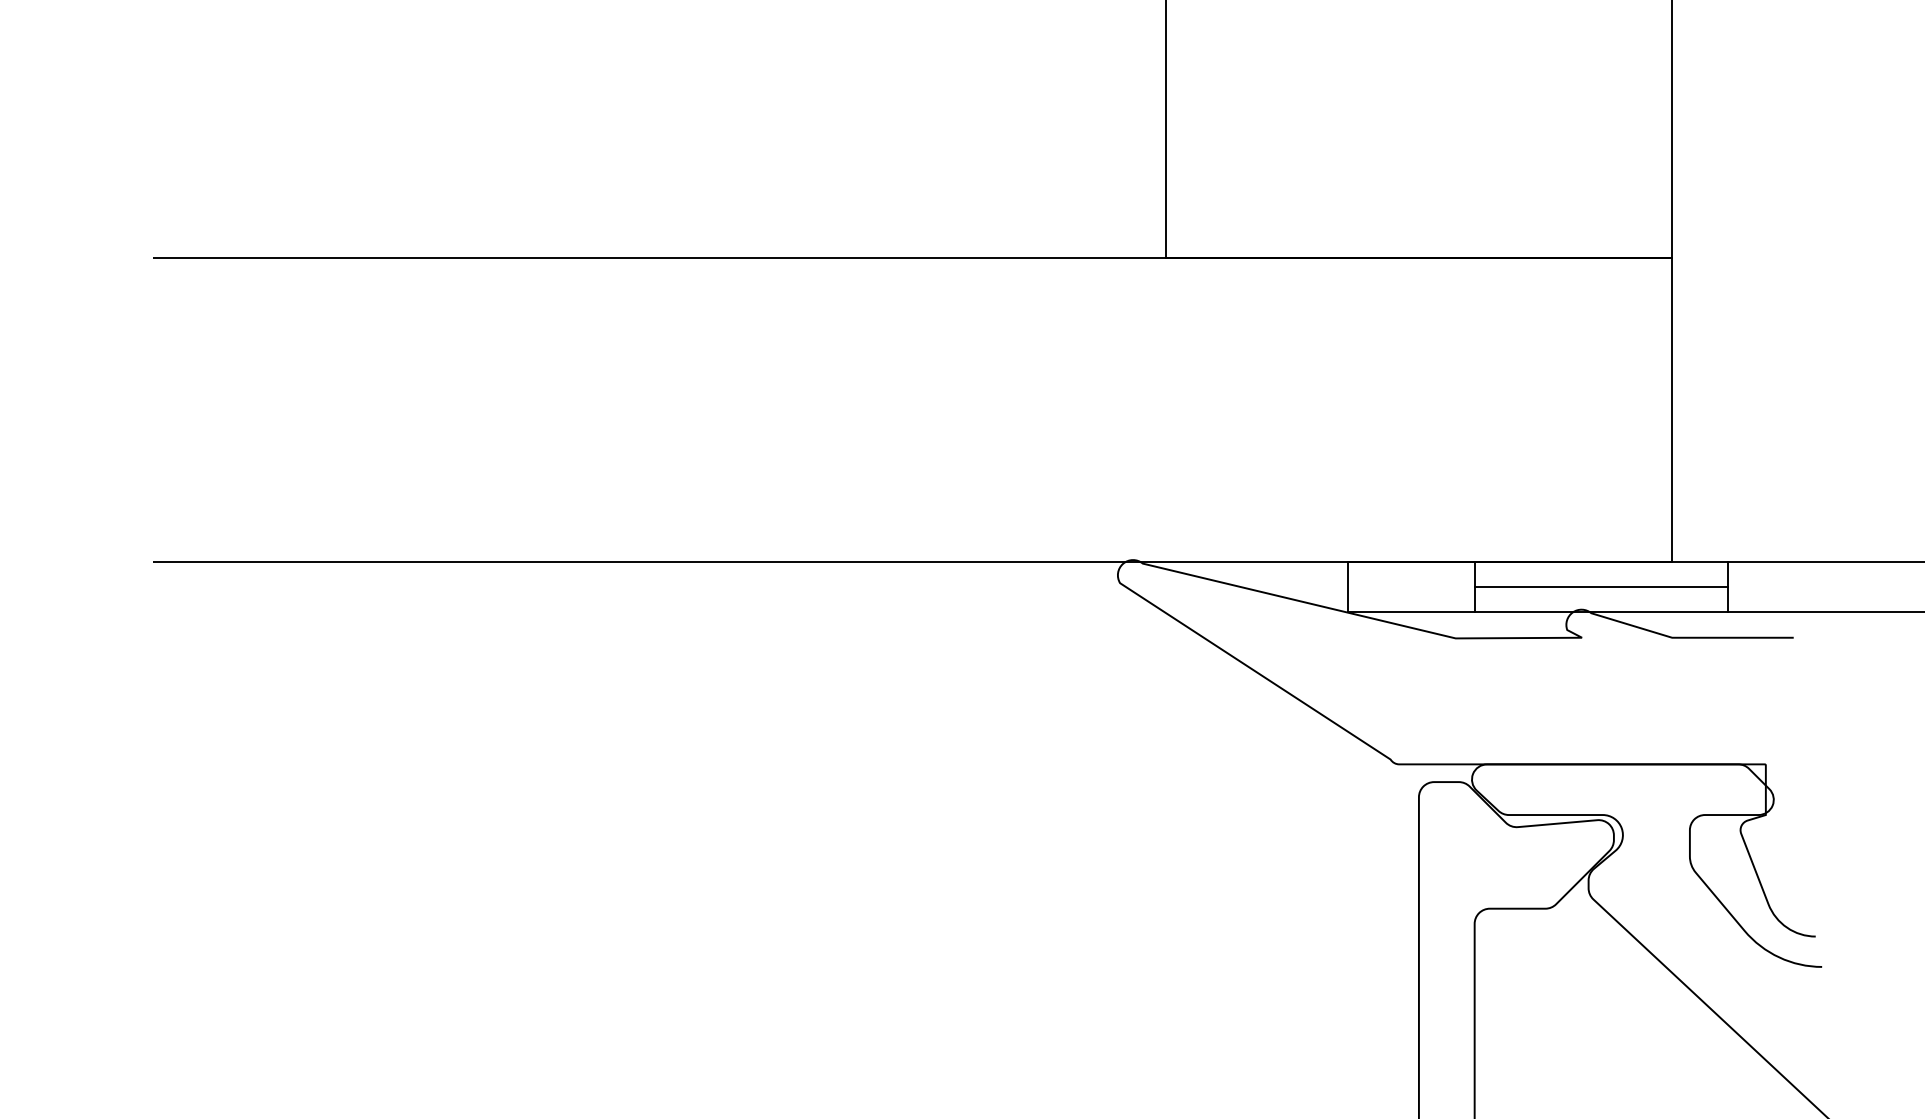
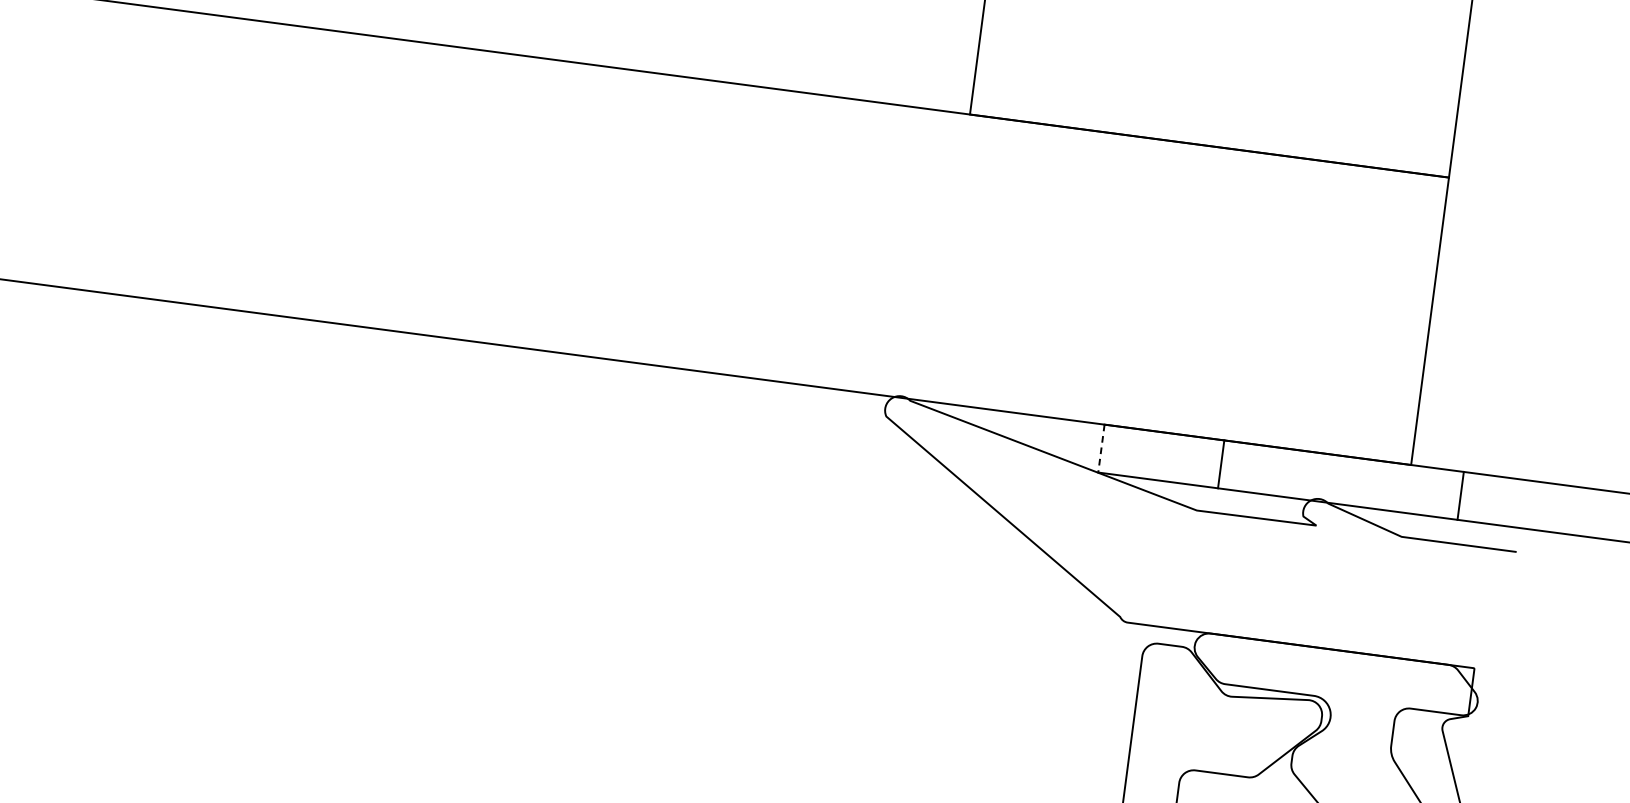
line: (1348, 587) -> (1101, 449), solid -> dashed
line: (1600, 587) -> (1340, 480), removed

